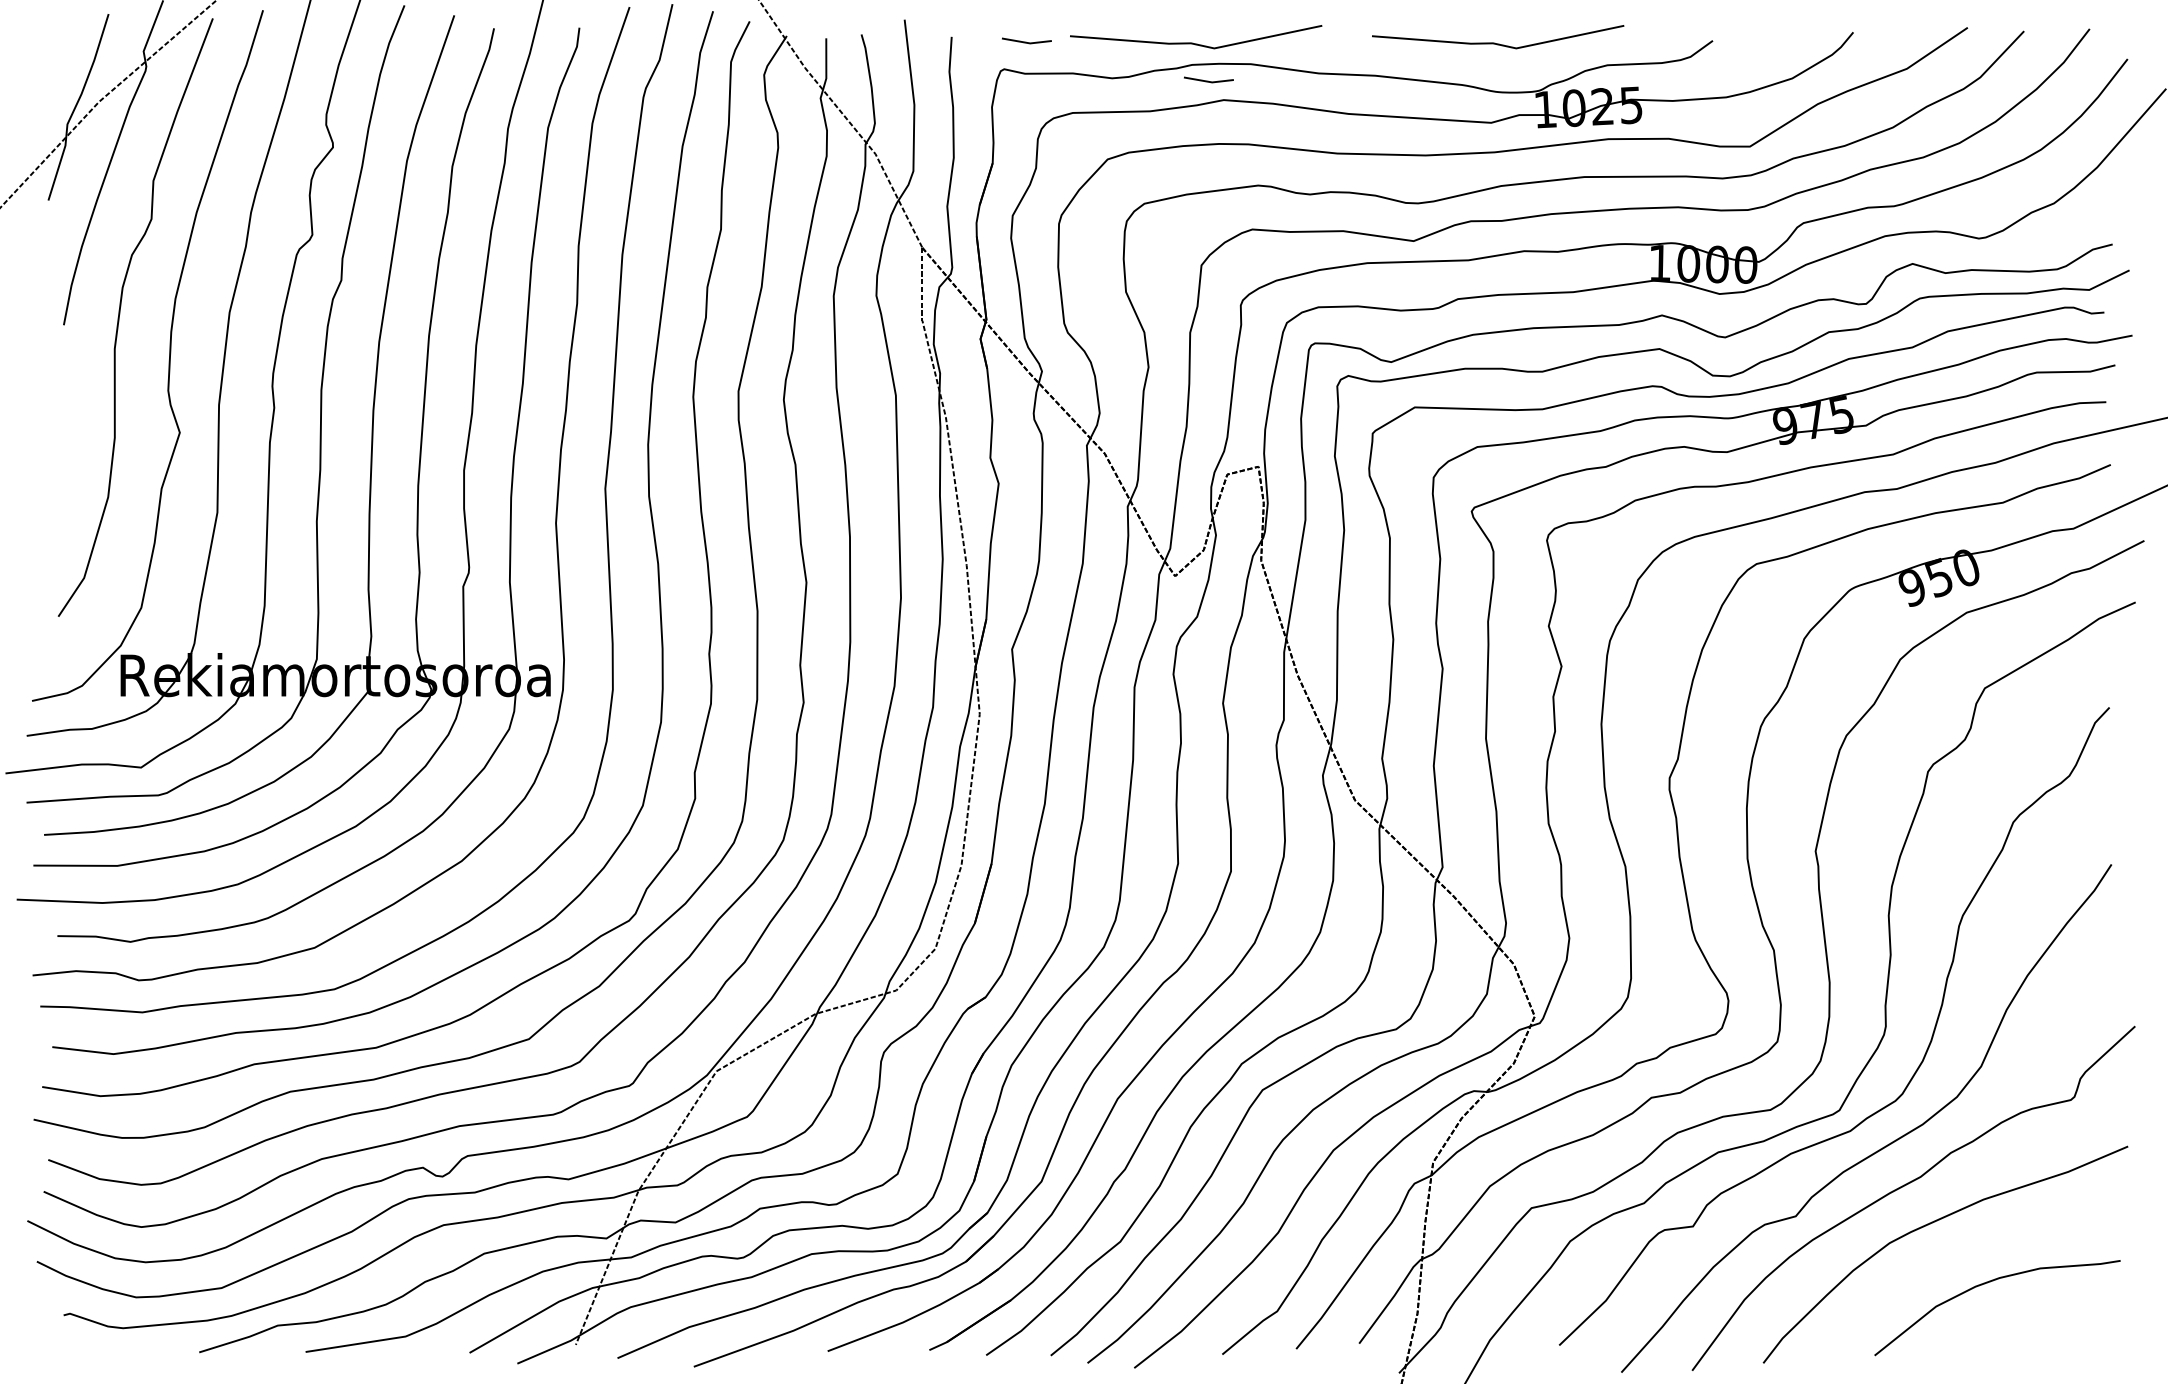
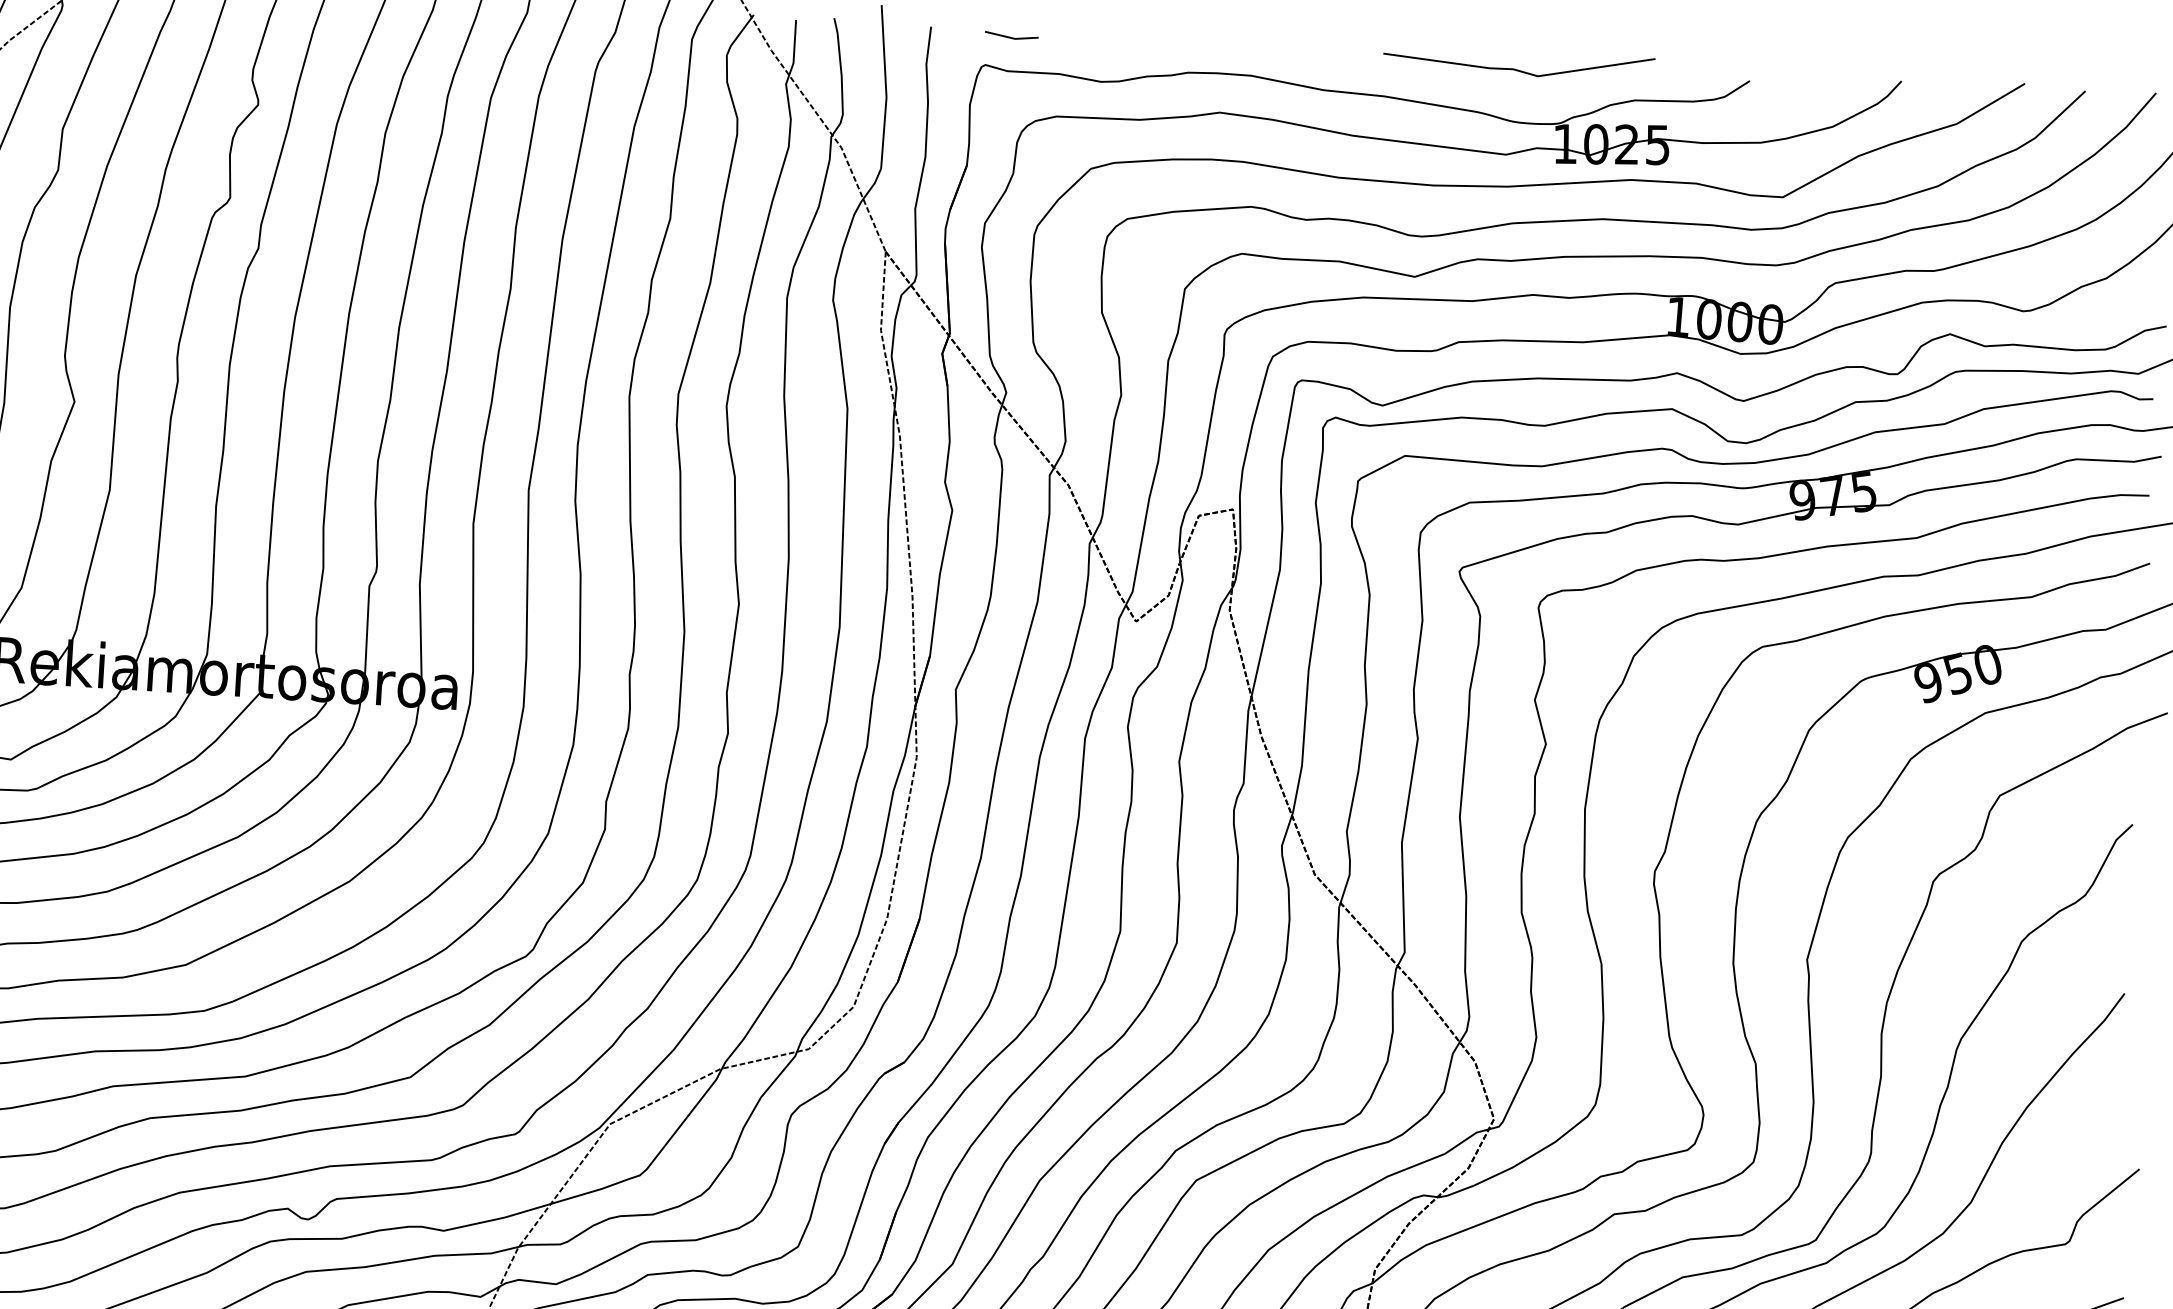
line: (1196, 43) -> (1194, 49), removed
line: (1208, 80) -> (1204, 90), removed

